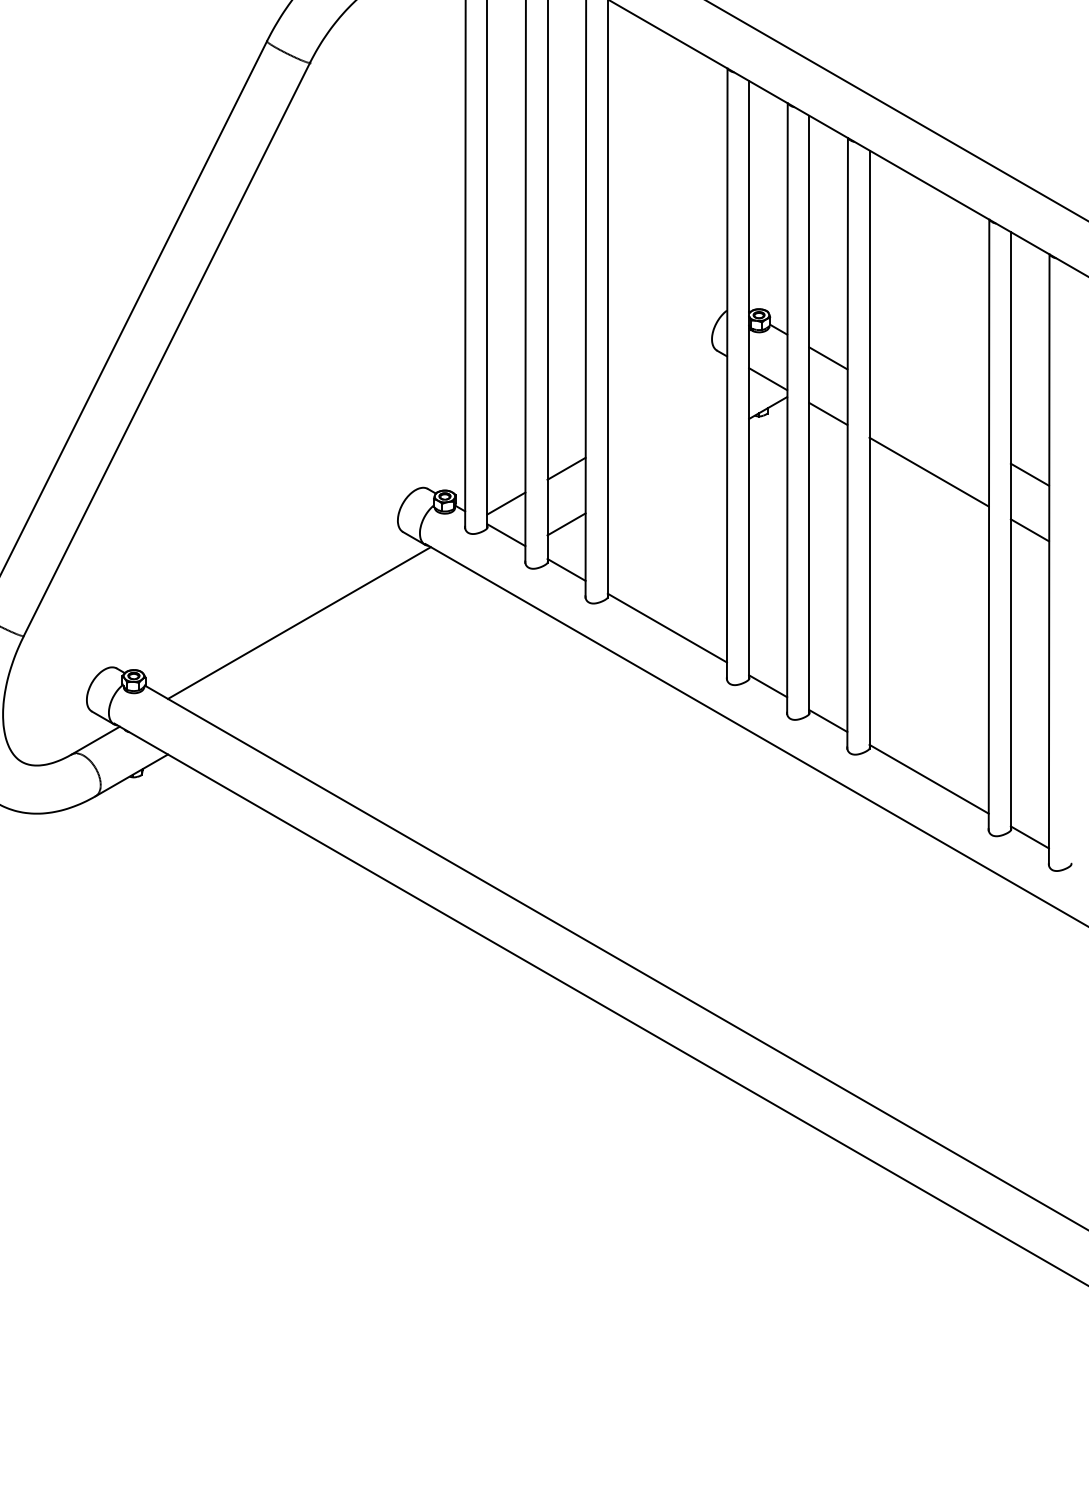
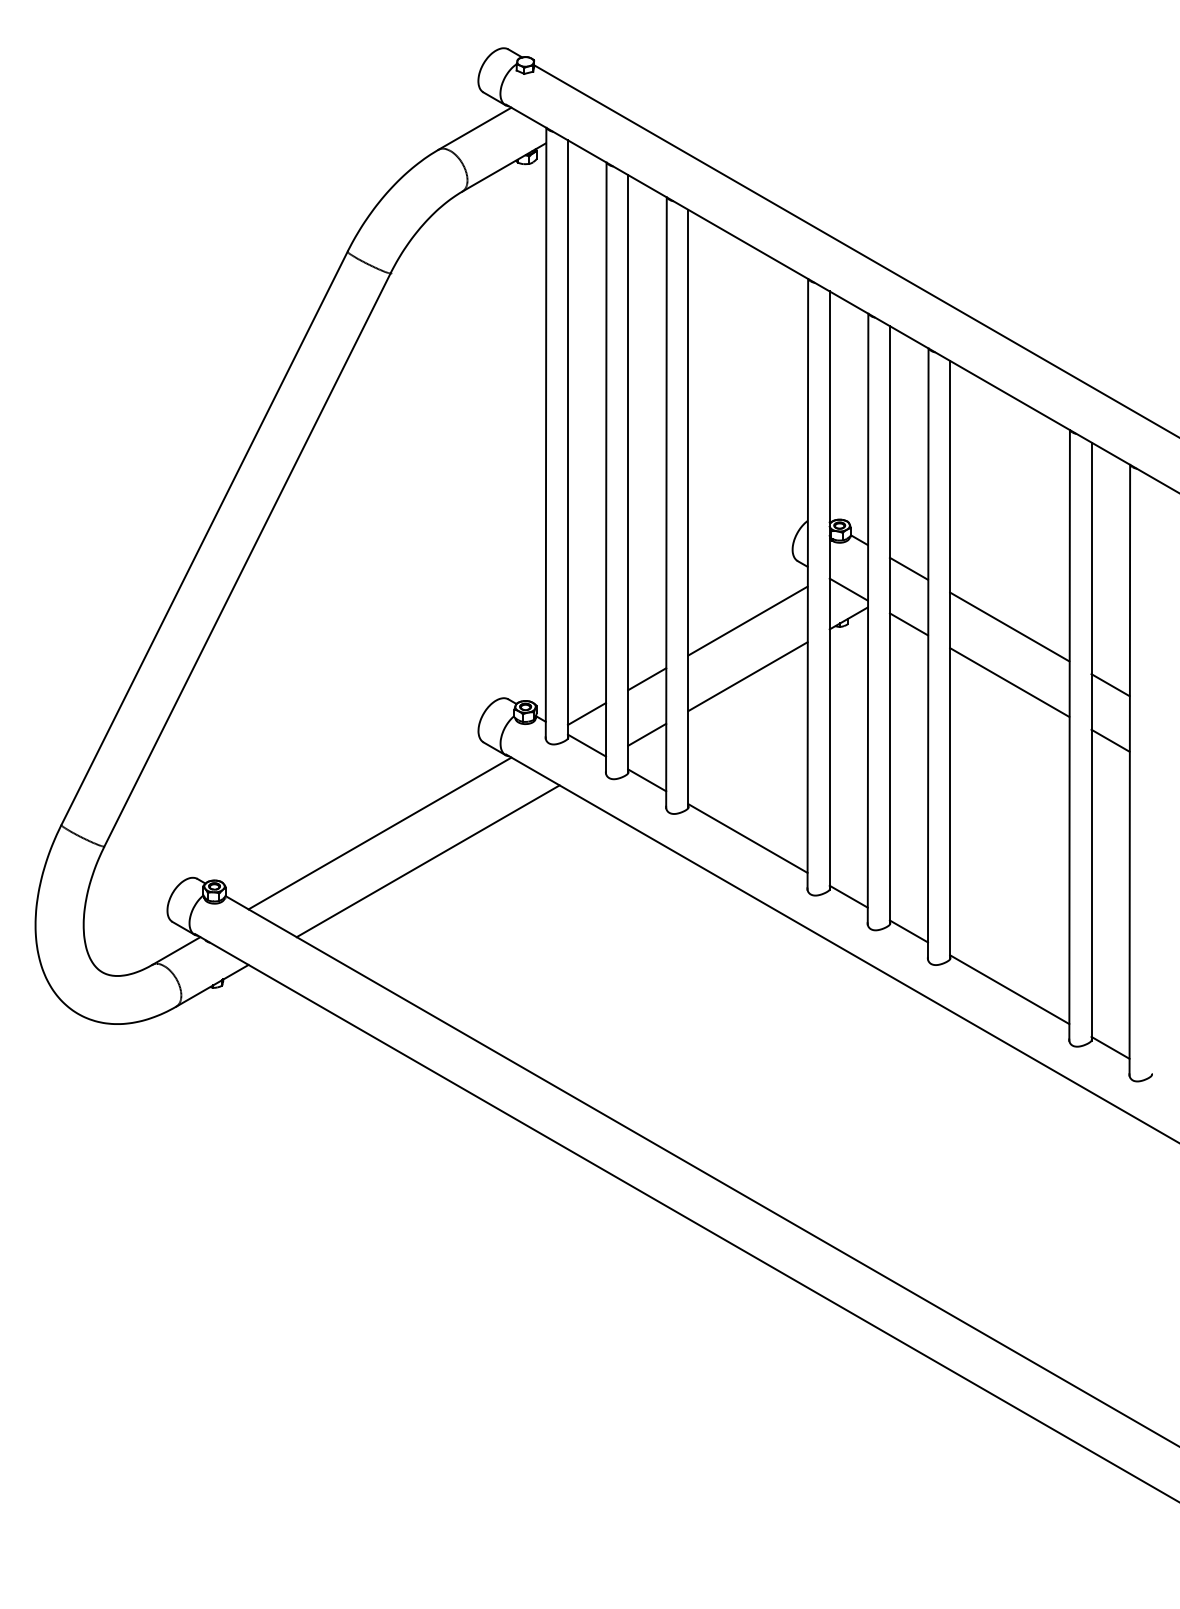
line: (666, 410) -> (747, 620), added
line: (928, 416) -> (1009, 626), added
line: (666, 466) -> (747, 676), added
line: (346, 651) -> (427, 861), added

